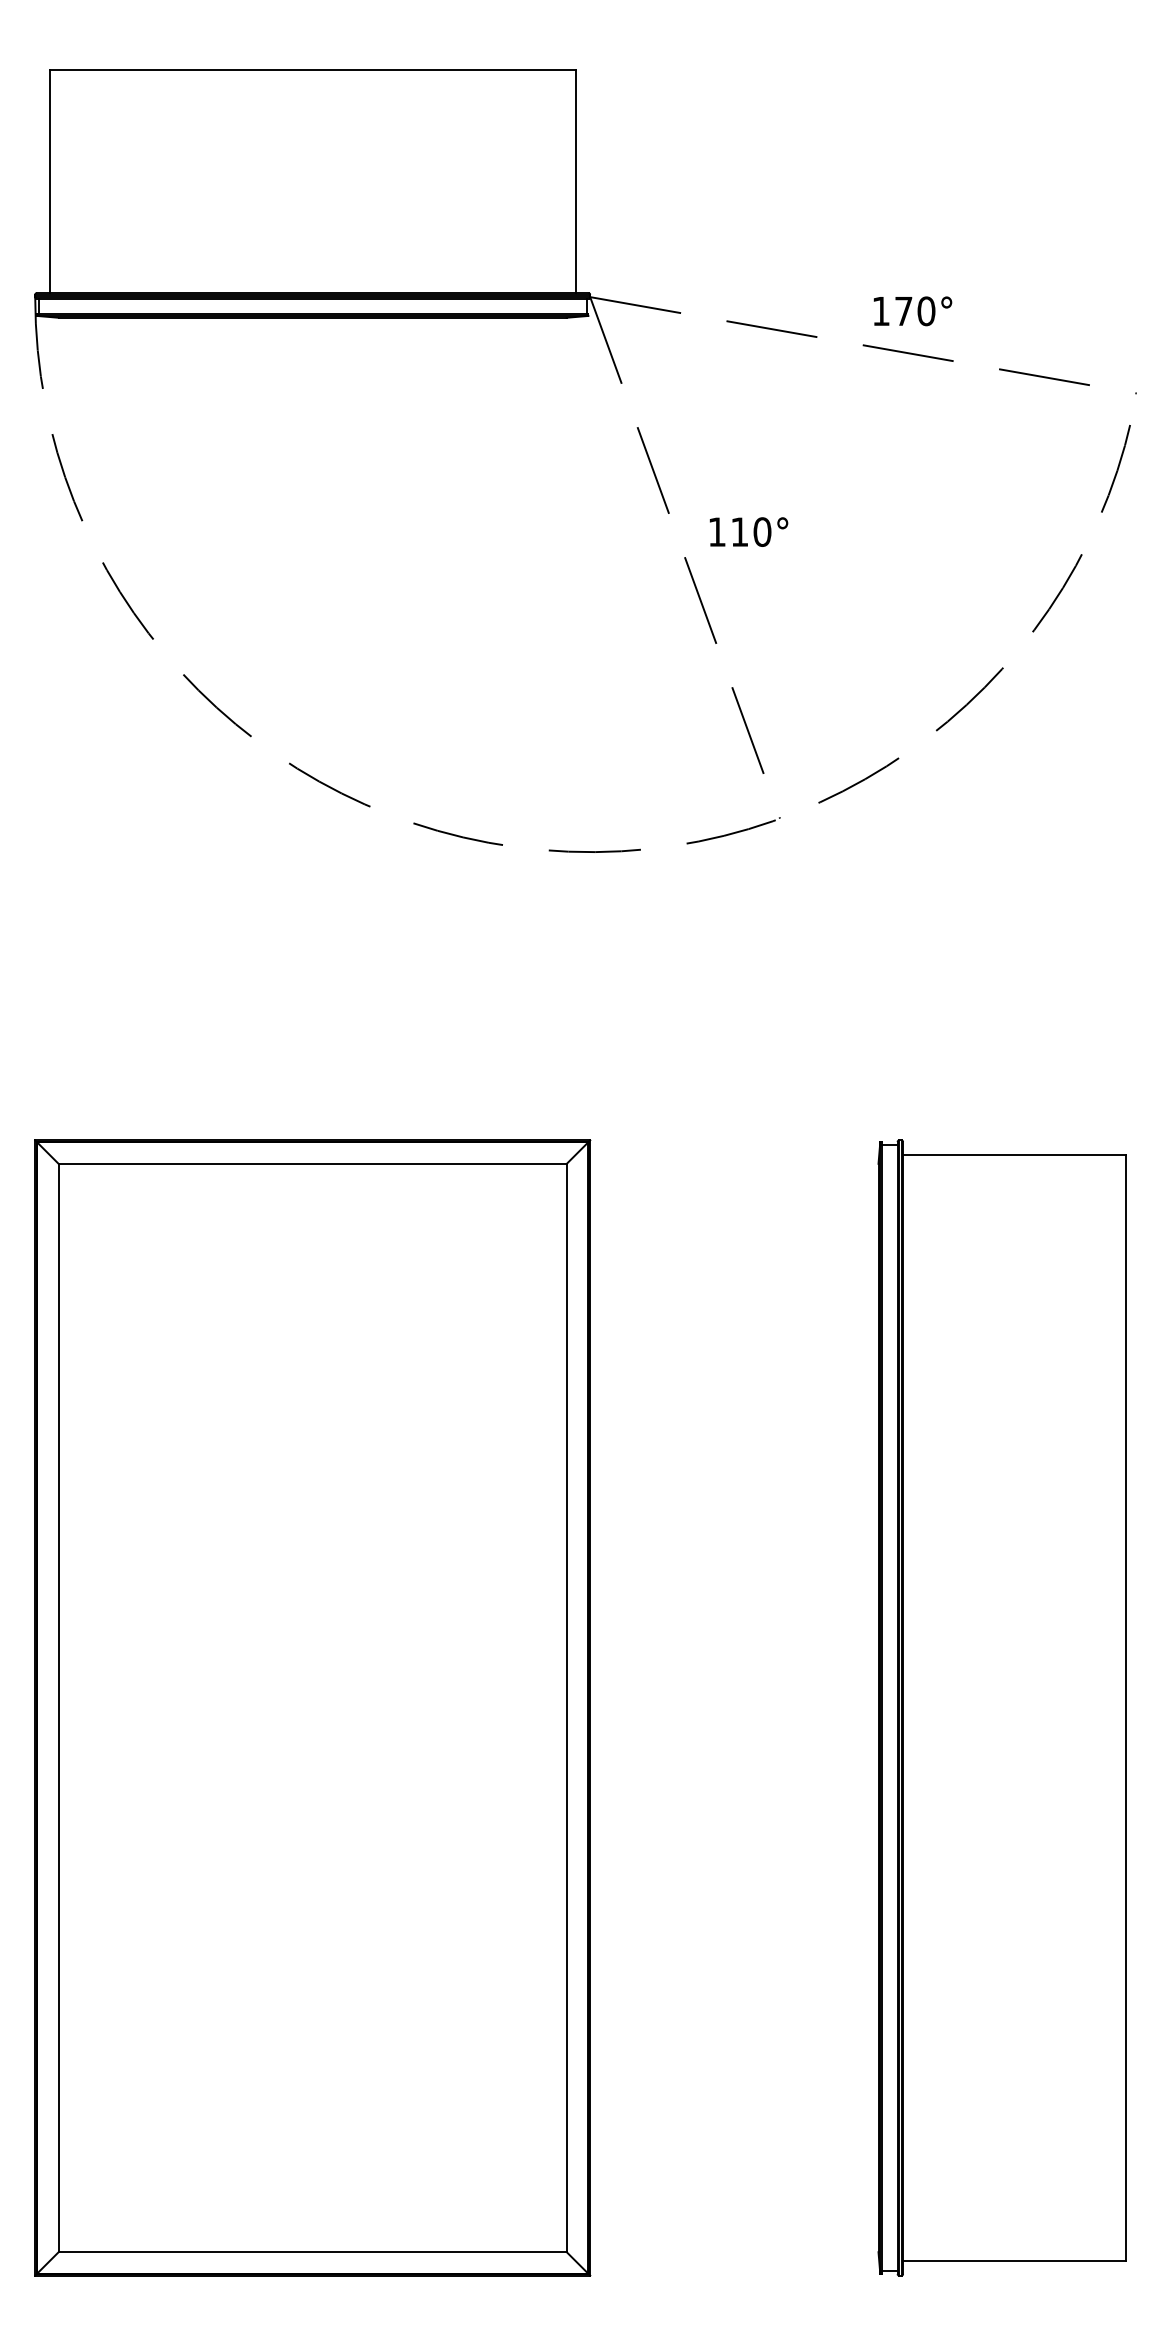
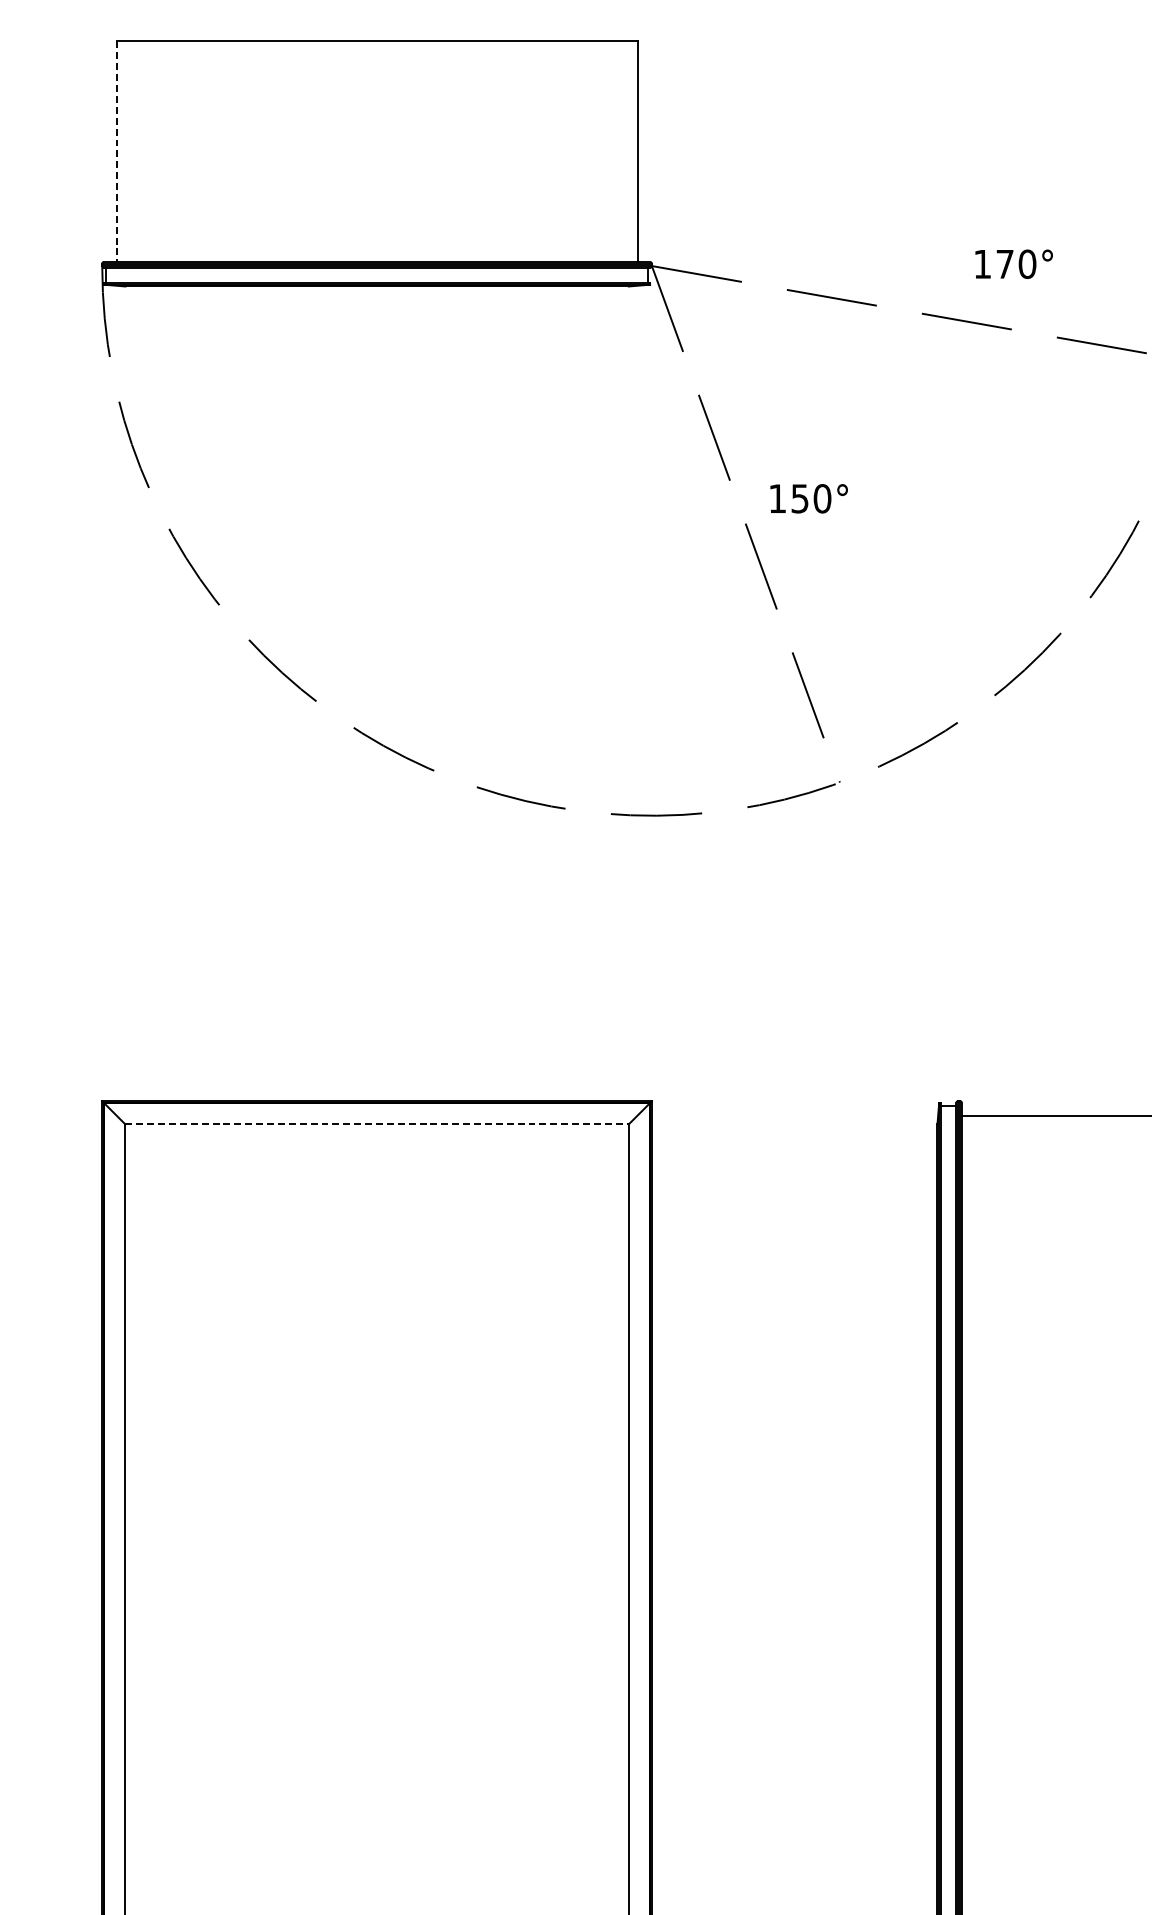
line: (49, 182) -> (116, 152), solid -> dashed
text: (912, 311) -> (1013, 264), moved
text: (739, 531) -> (799, 498), 110° -> 150°
line: (313, 1163) -> (377, 1124), solid -> dashed

